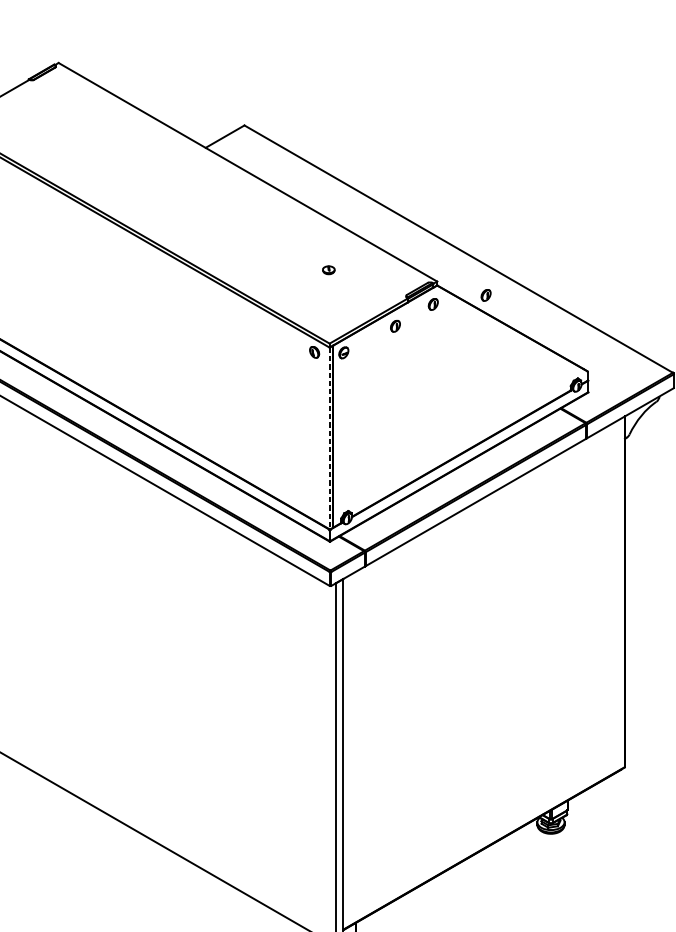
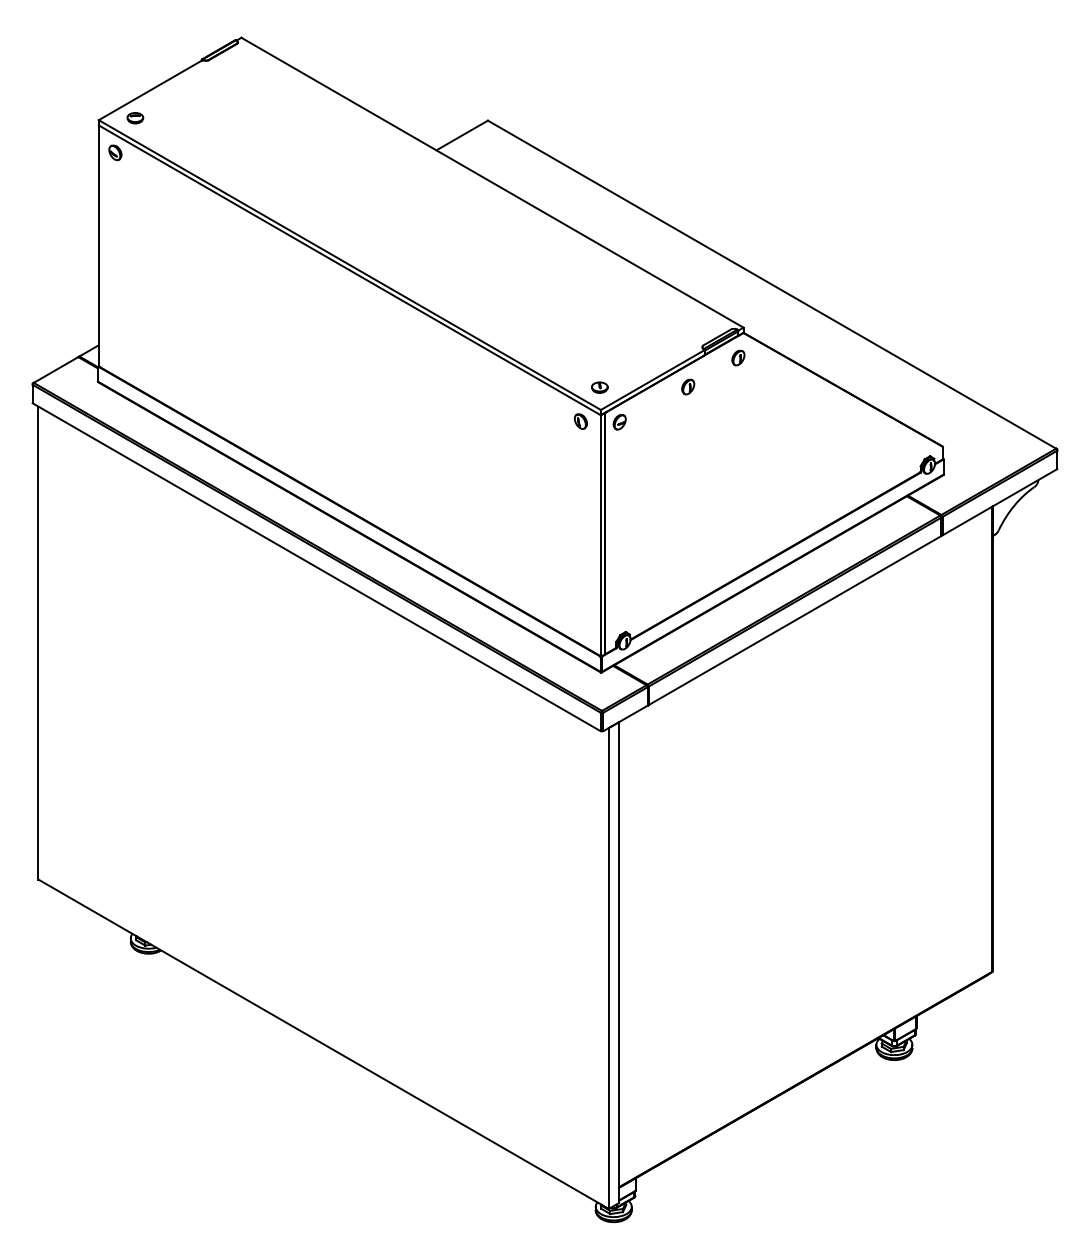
part: (328, 270) -> (599, 387), moved
part: (486, 295) -> (808, 345), removed
line: (329, 438) -> (600, 535), dashed -> solid

